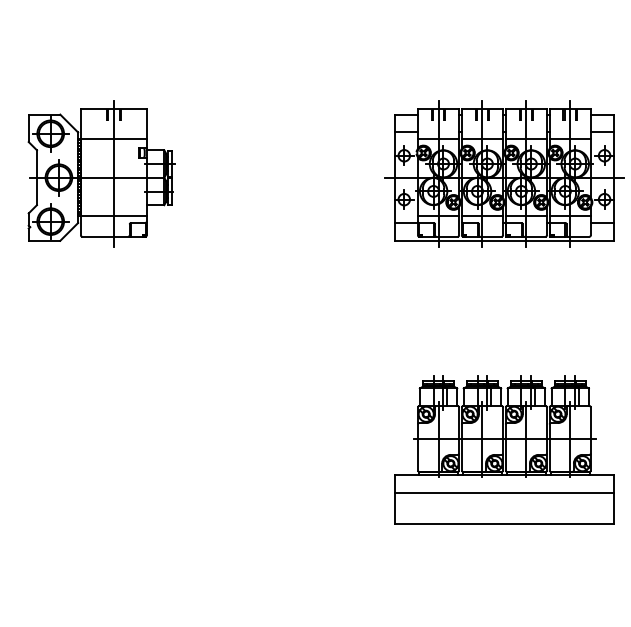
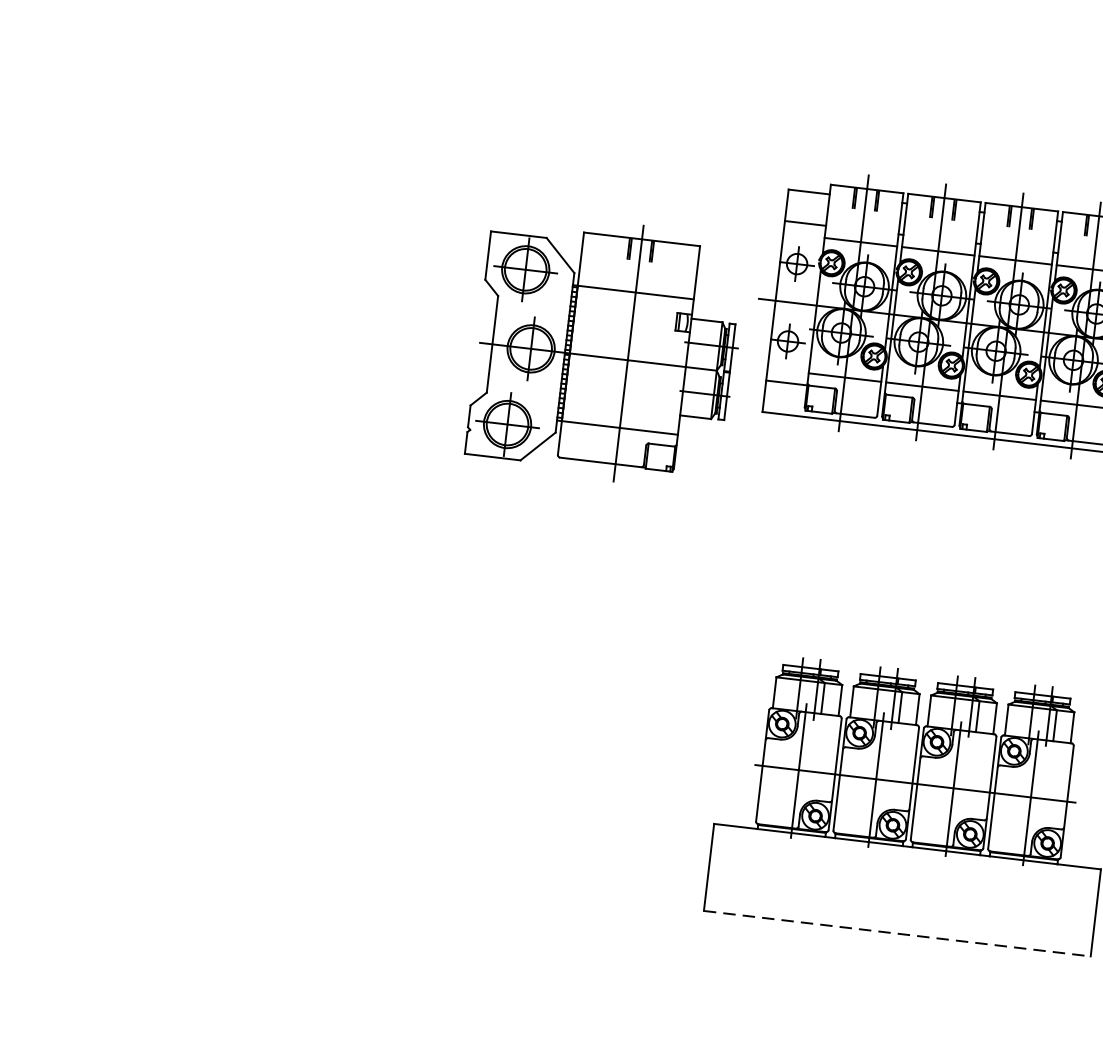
part: (101, 173) -> (607, 350), moved
line: (504, 492) -> (904, 878), removed
line: (504, 524) -> (897, 934), solid -> dashed

